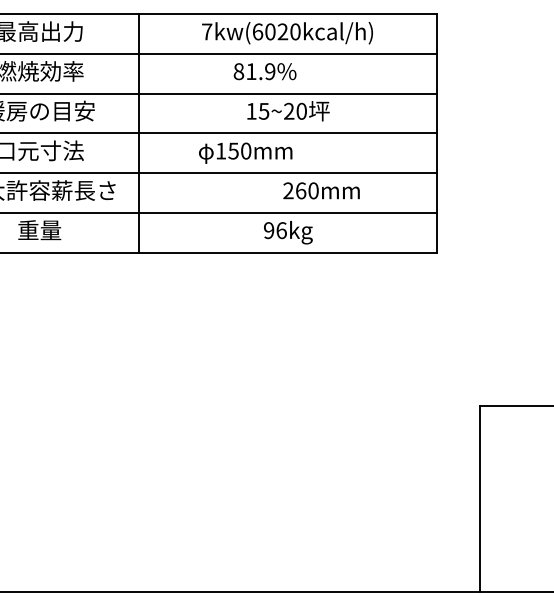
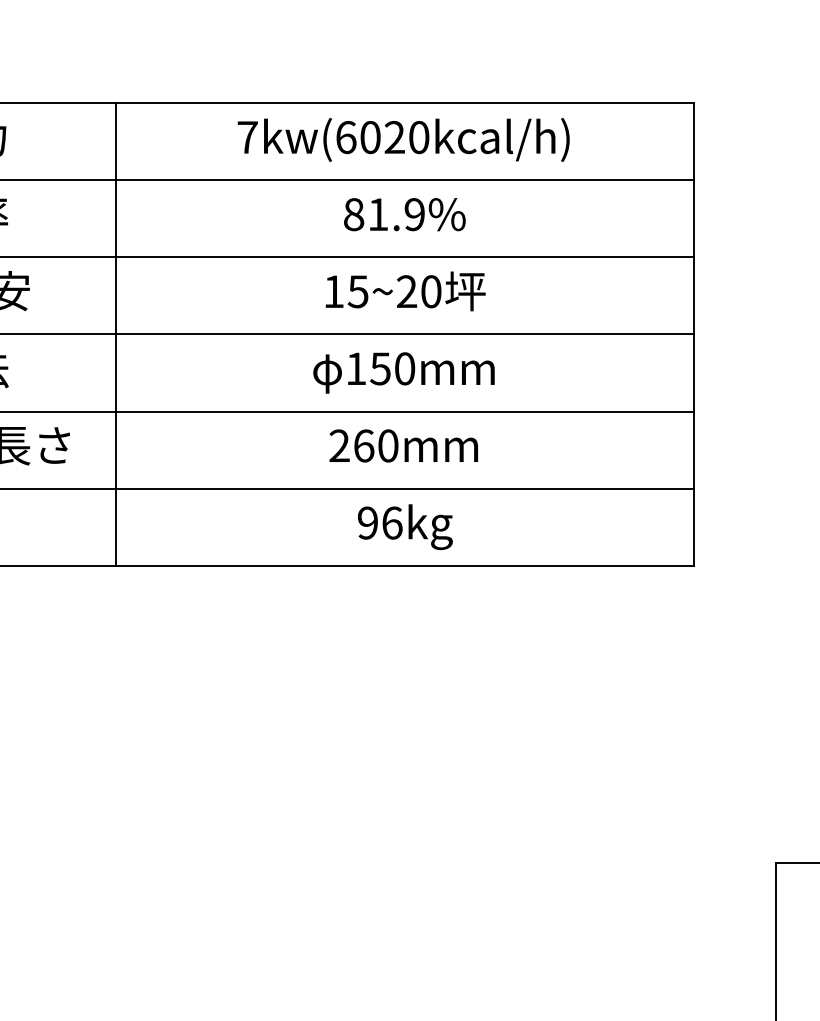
text: (264, 71) -> (403, 214), moved
text: (245, 152) -> (403, 371), moved
text: (321, 190) -> (403, 445), moved

